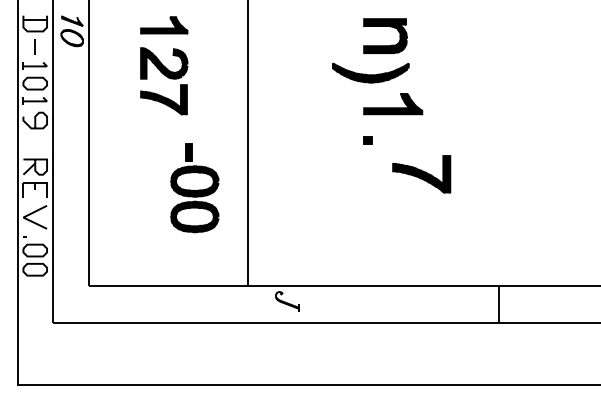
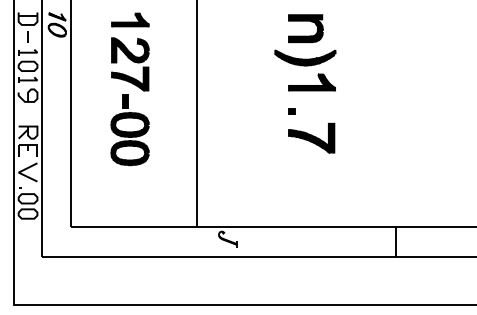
part: (370, 72) -> (305, 57), moved
part: (421, 174) -> (311, 138), moved
part: (194, 188) -> (129, 130), moved

